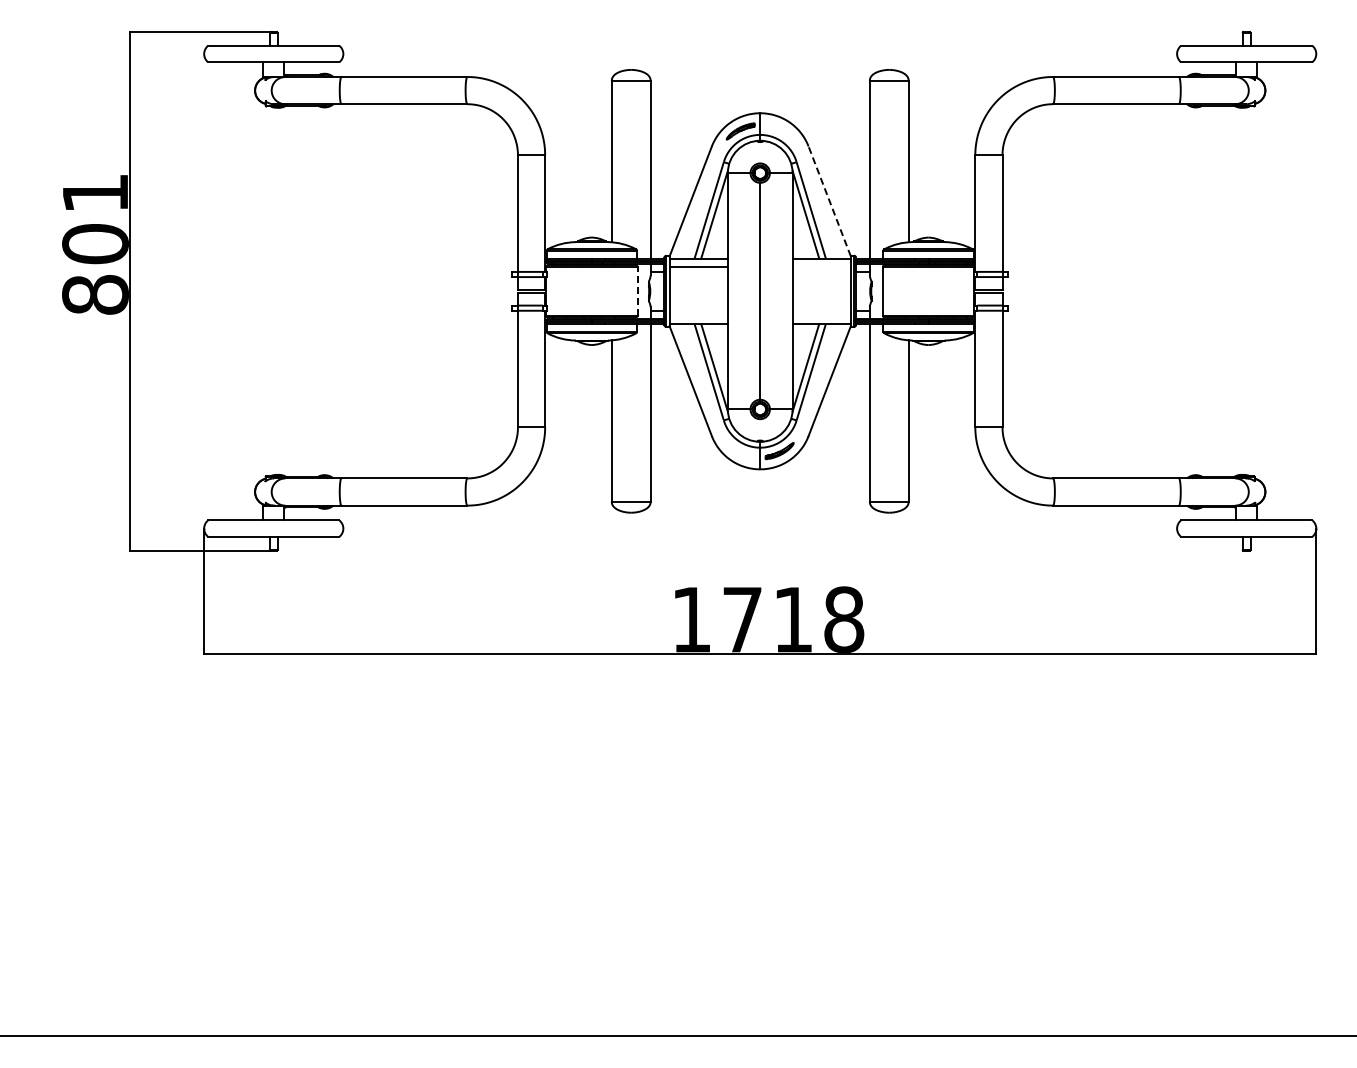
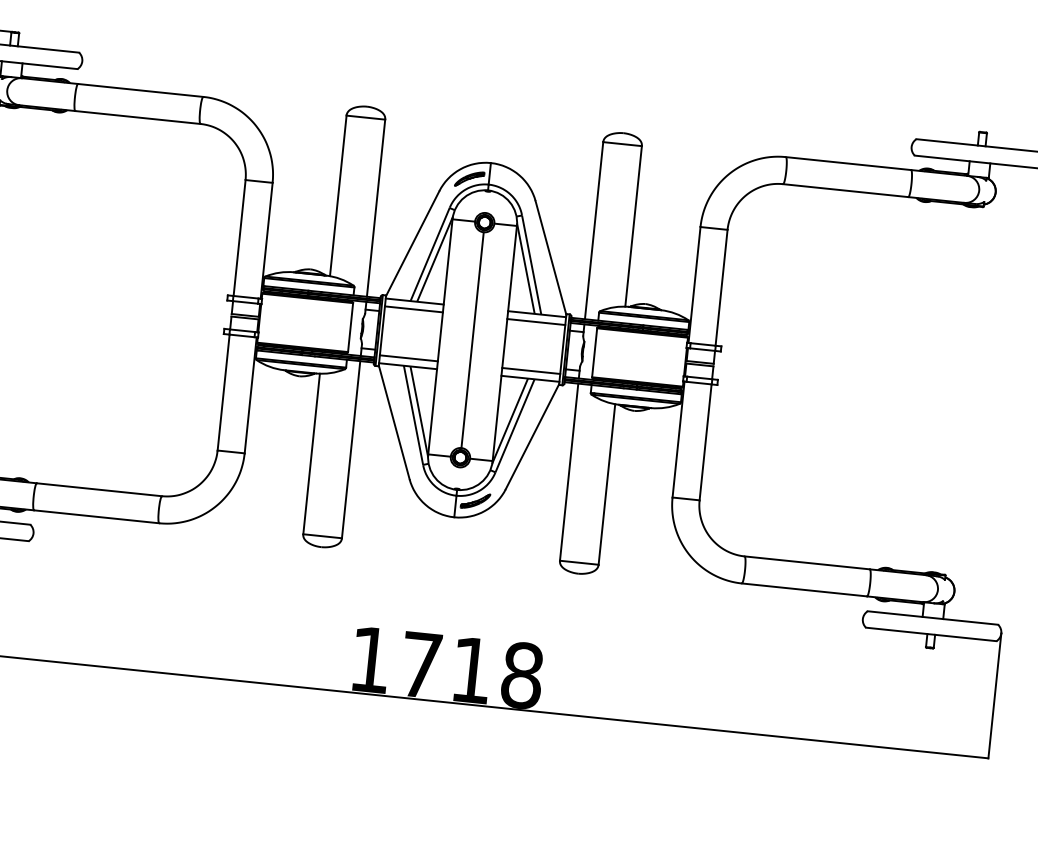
line: (829, 201) -> (550, 257), dashed -> solid
line: (821, 266) -> (536, 321), added
line: (637, 291) -> (350, 327), dashed -> solid
line: (698, 315) -> (408, 357), added
line: (821, 315) -> (531, 370), added

